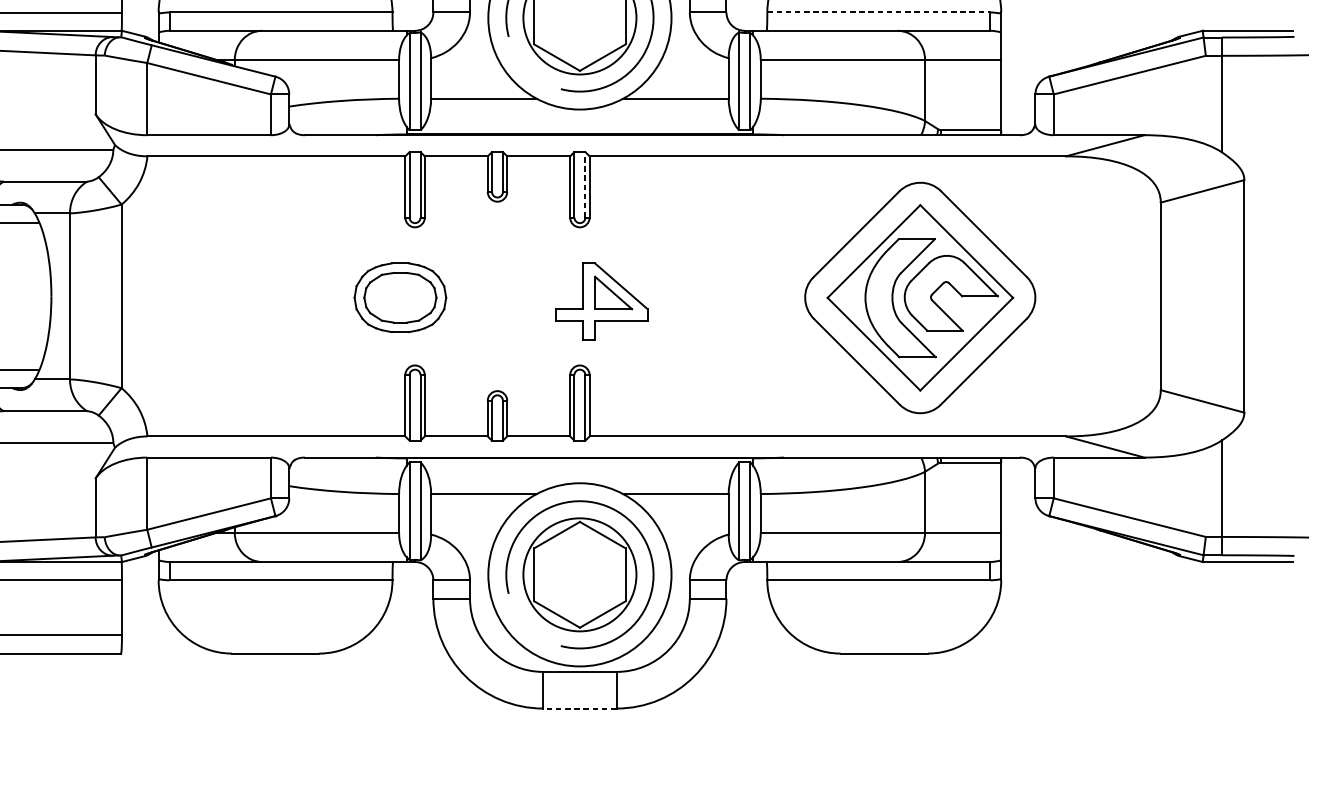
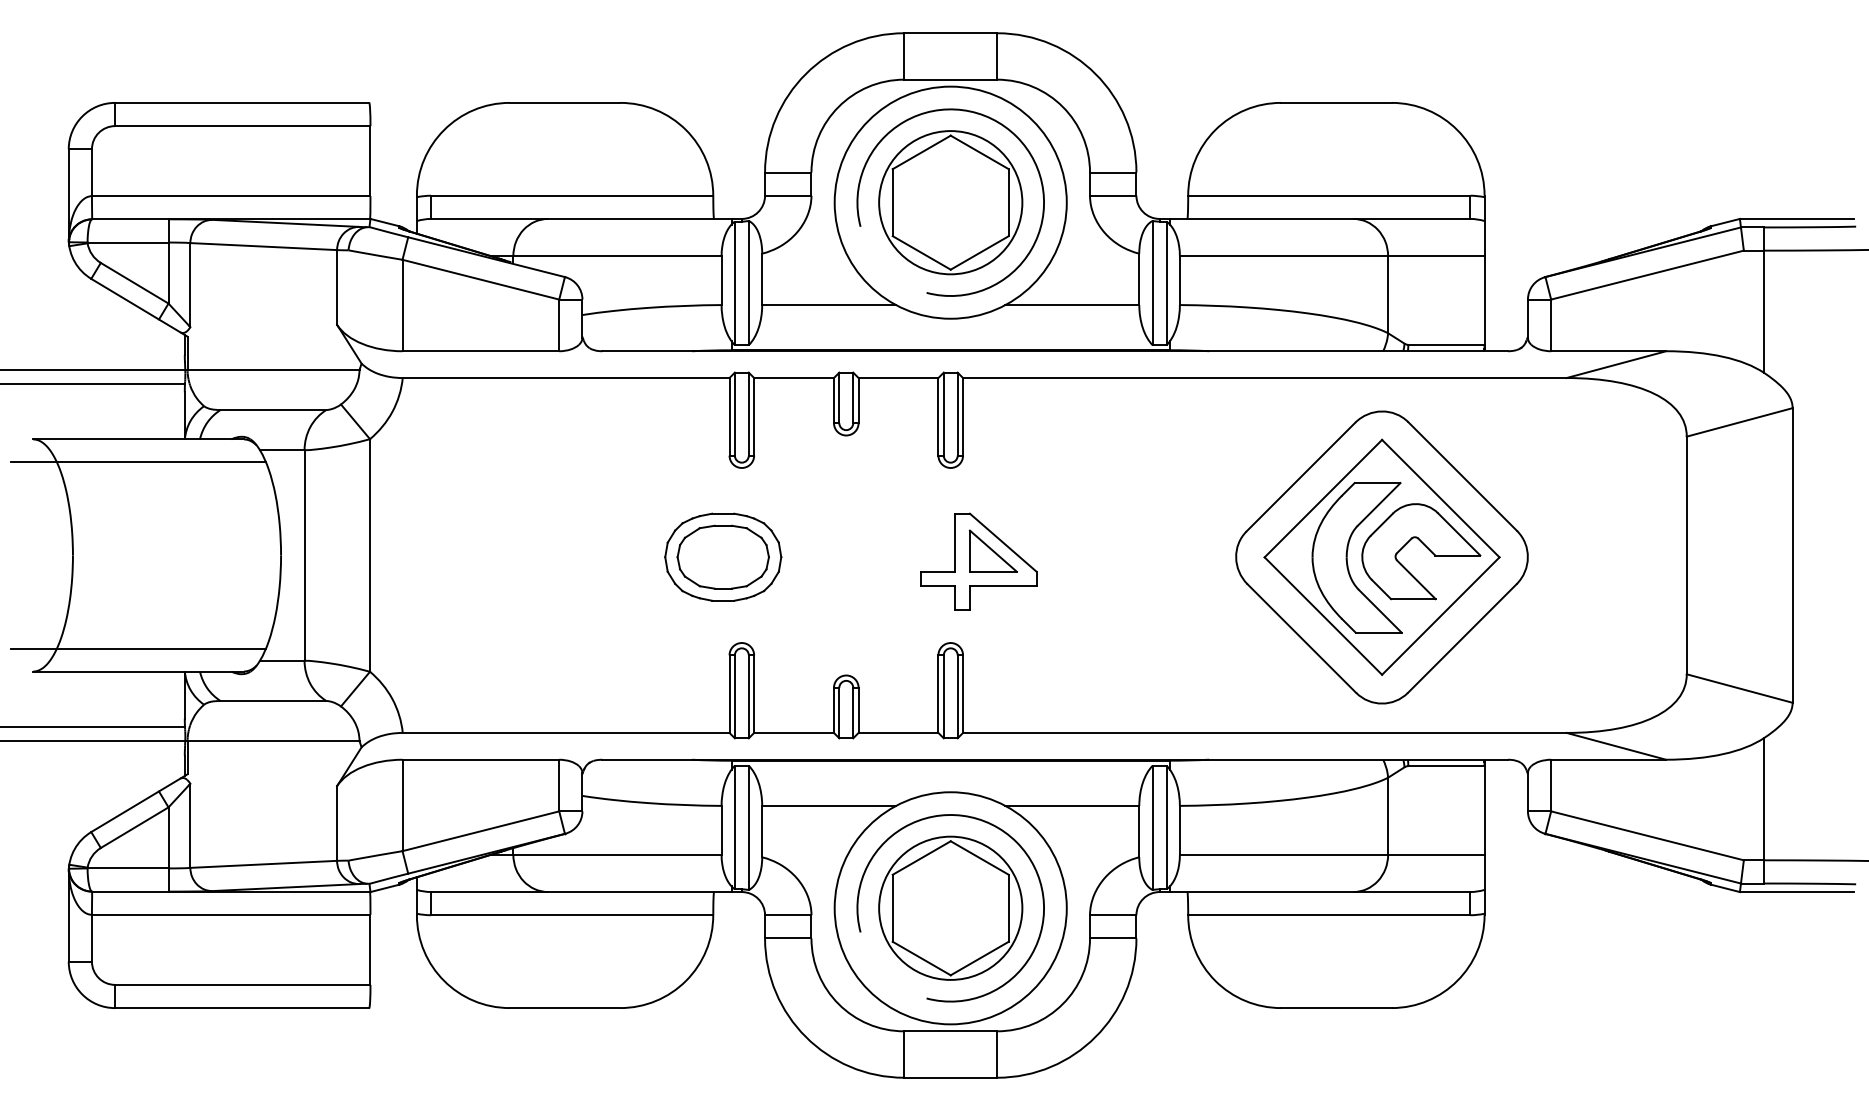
line: (878, 12) -> (1329, 195), dashed -> solid
line: (585, 185) -> (957, 414), dashed -> solid
line: (579, 708) -> (950, 1077), dashed -> solid

